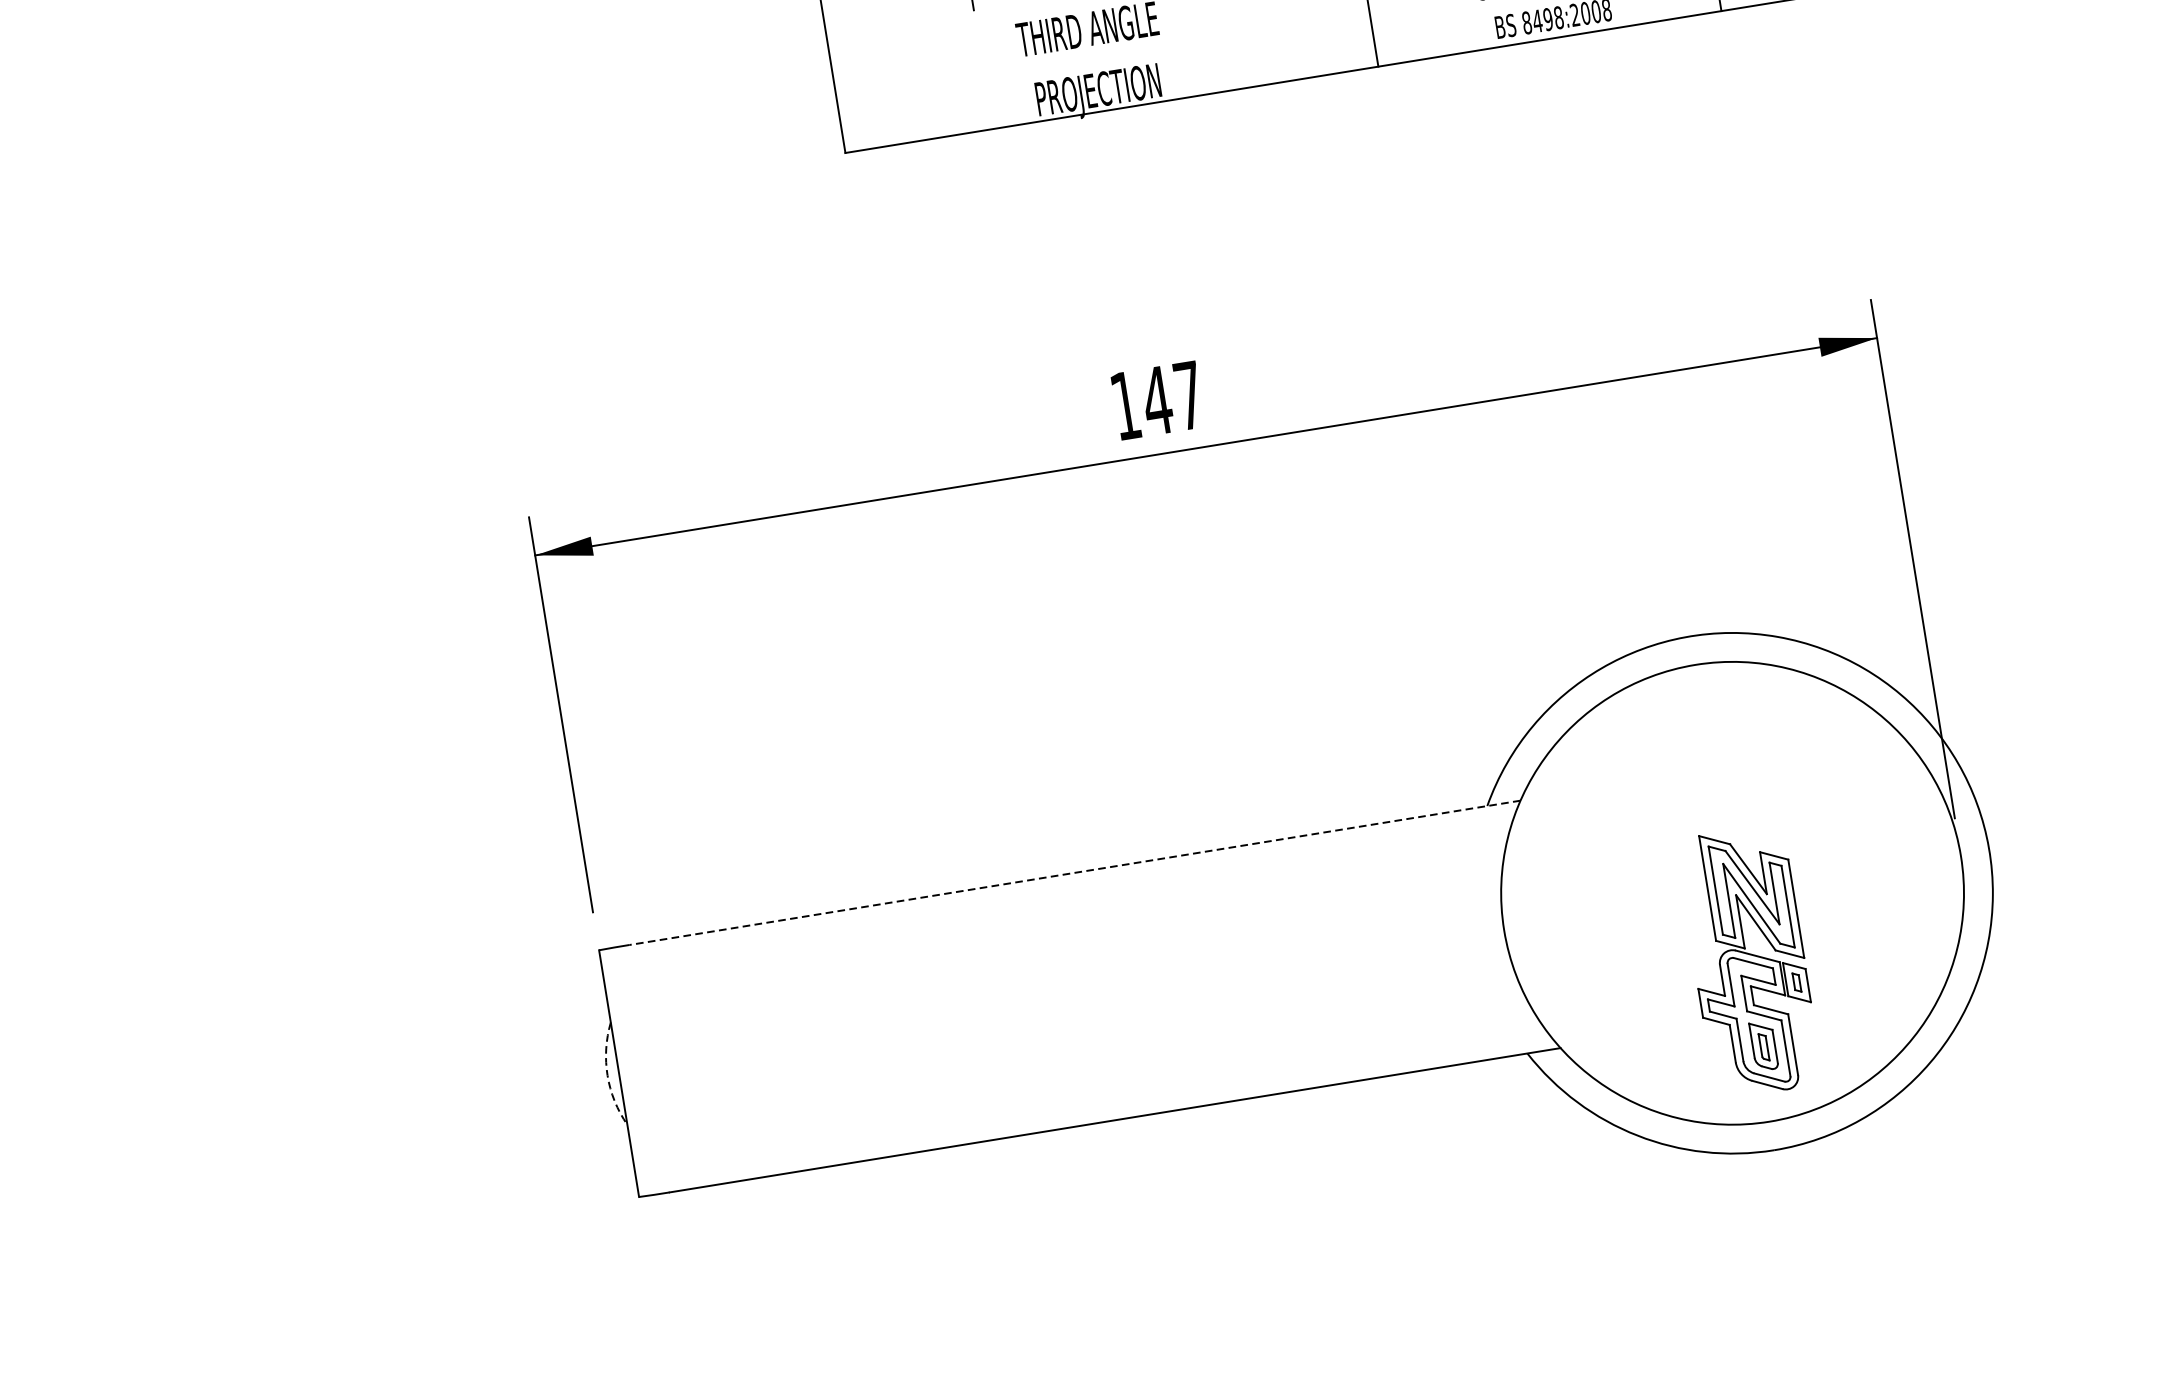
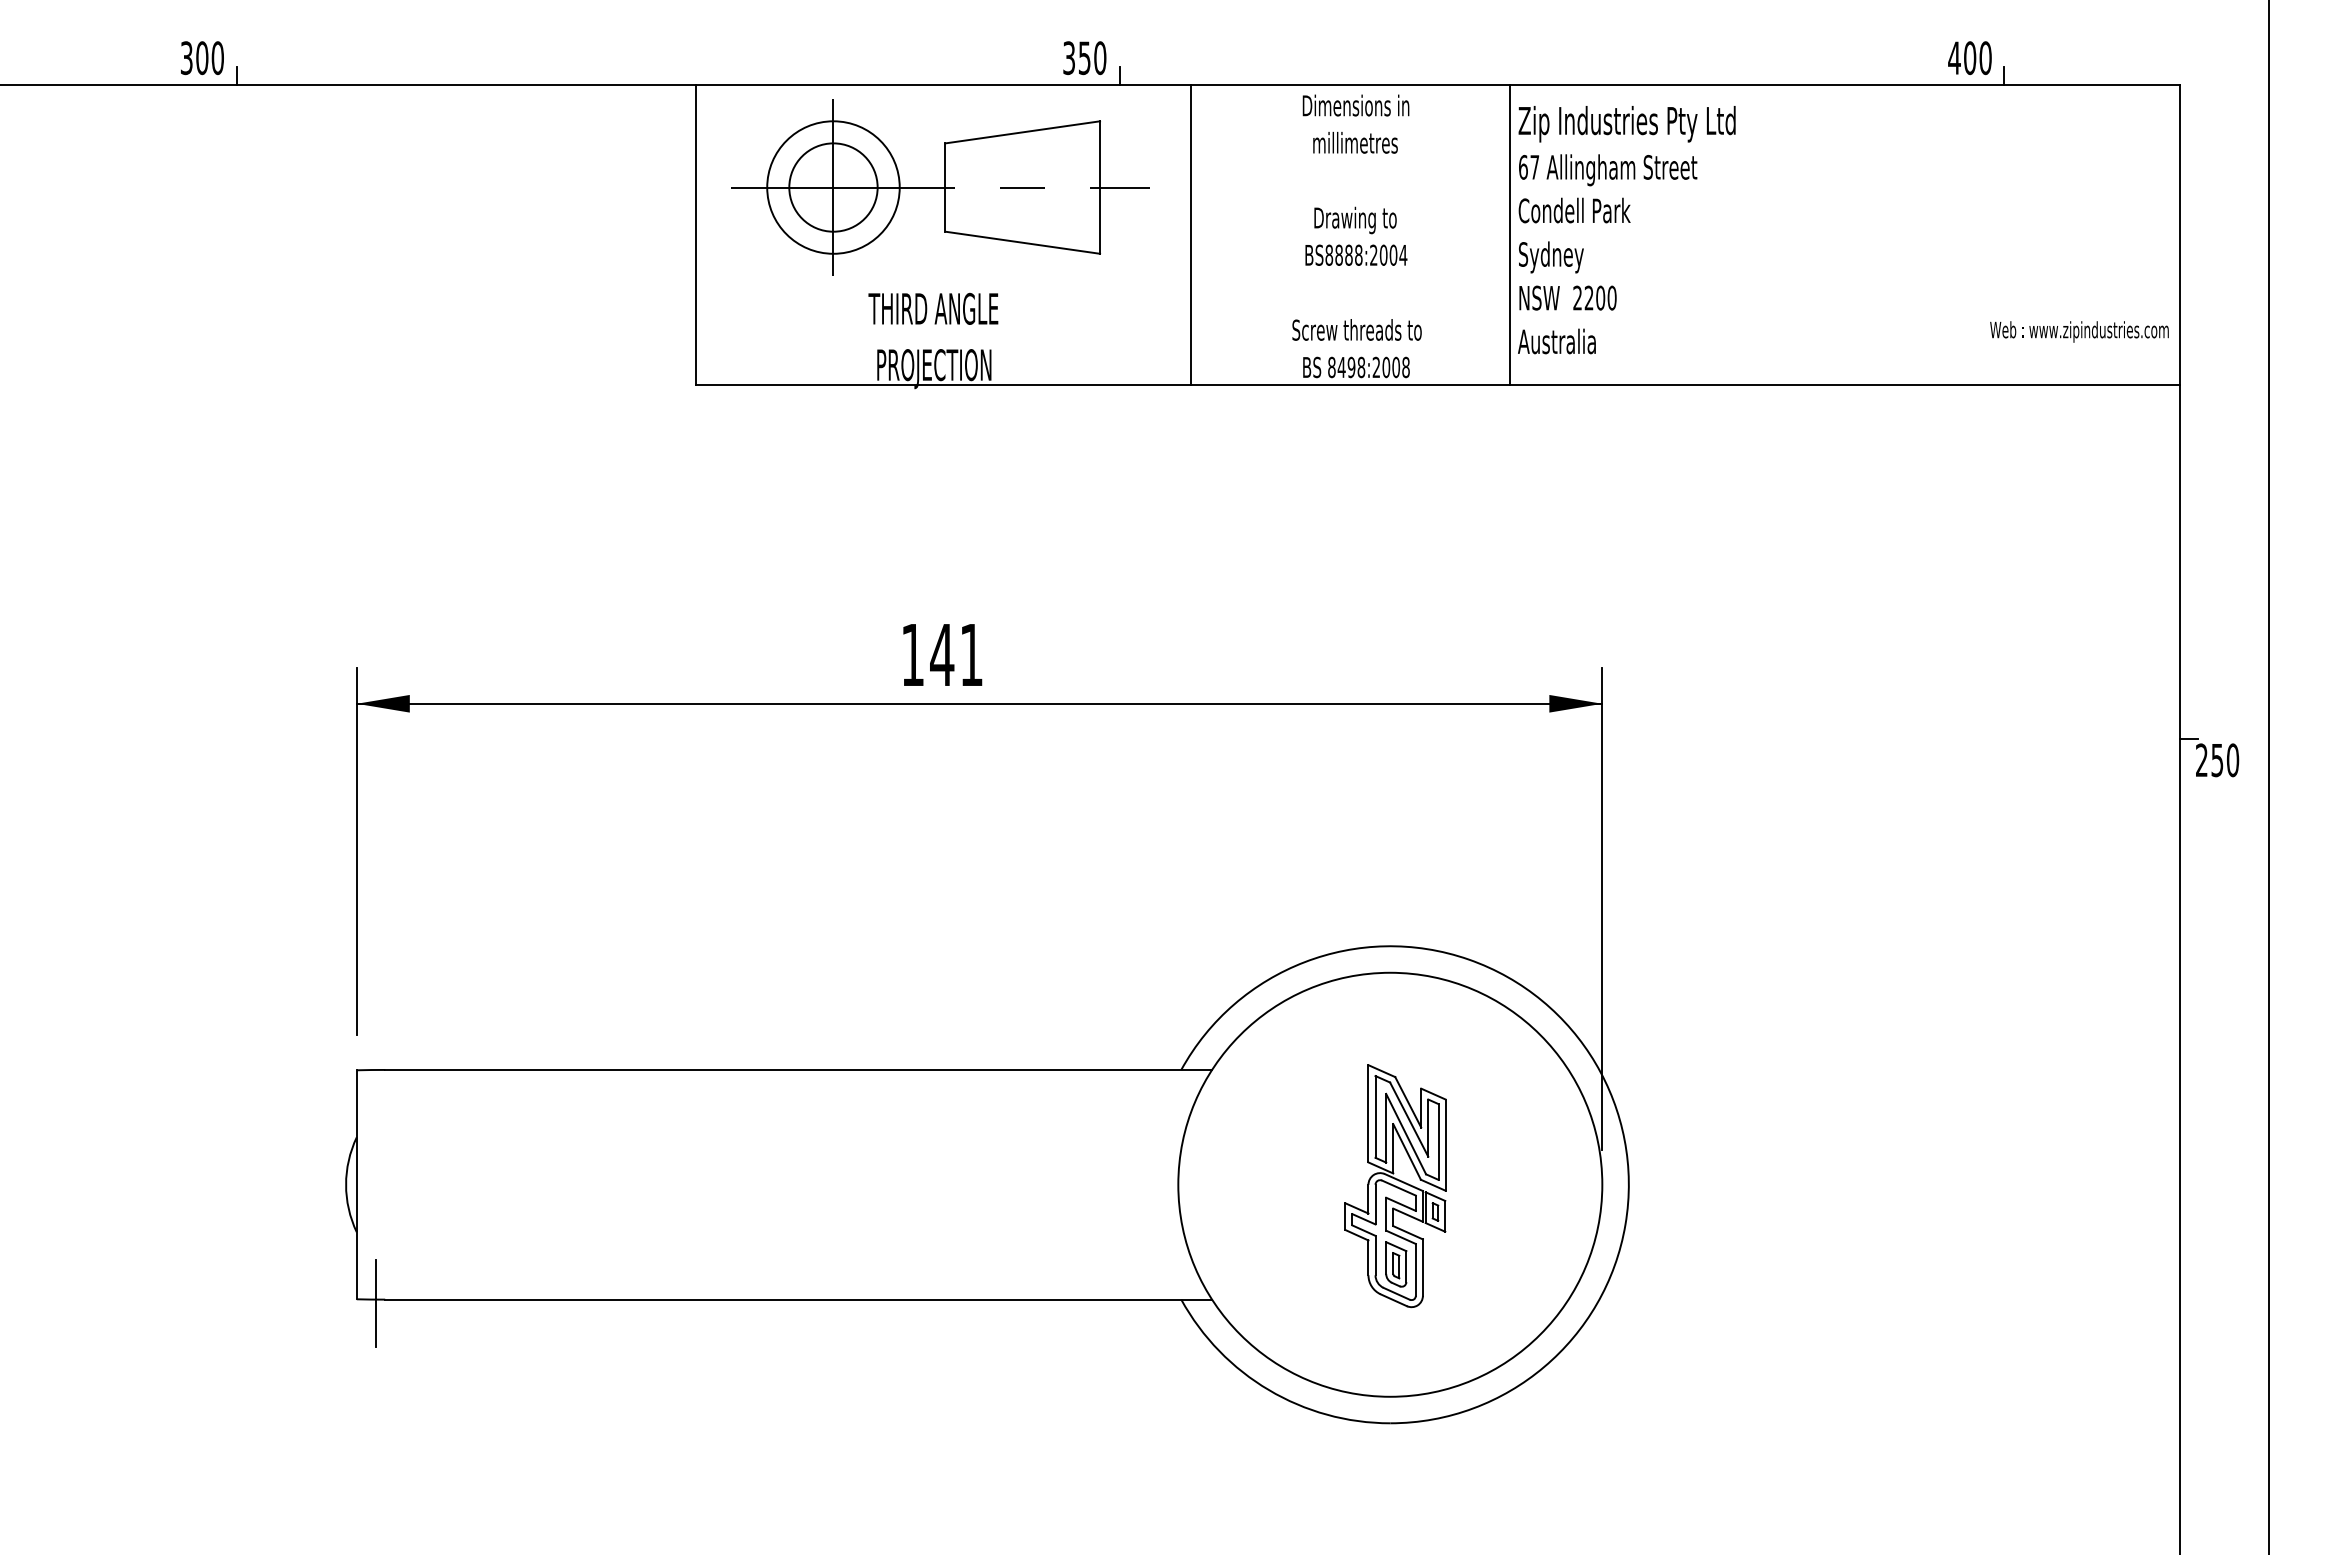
text: (1188, 395) -> (971, 654), 147 -> 141
line: (1074, 872) -> (798, 1069), dashed -> solid
part: (1749, 962) -> (1395, 1186), moved
arc: (607, 1075) -> (346, 1184), dashed -> solid
line: (661, 1198) -> (376, 1303), added

